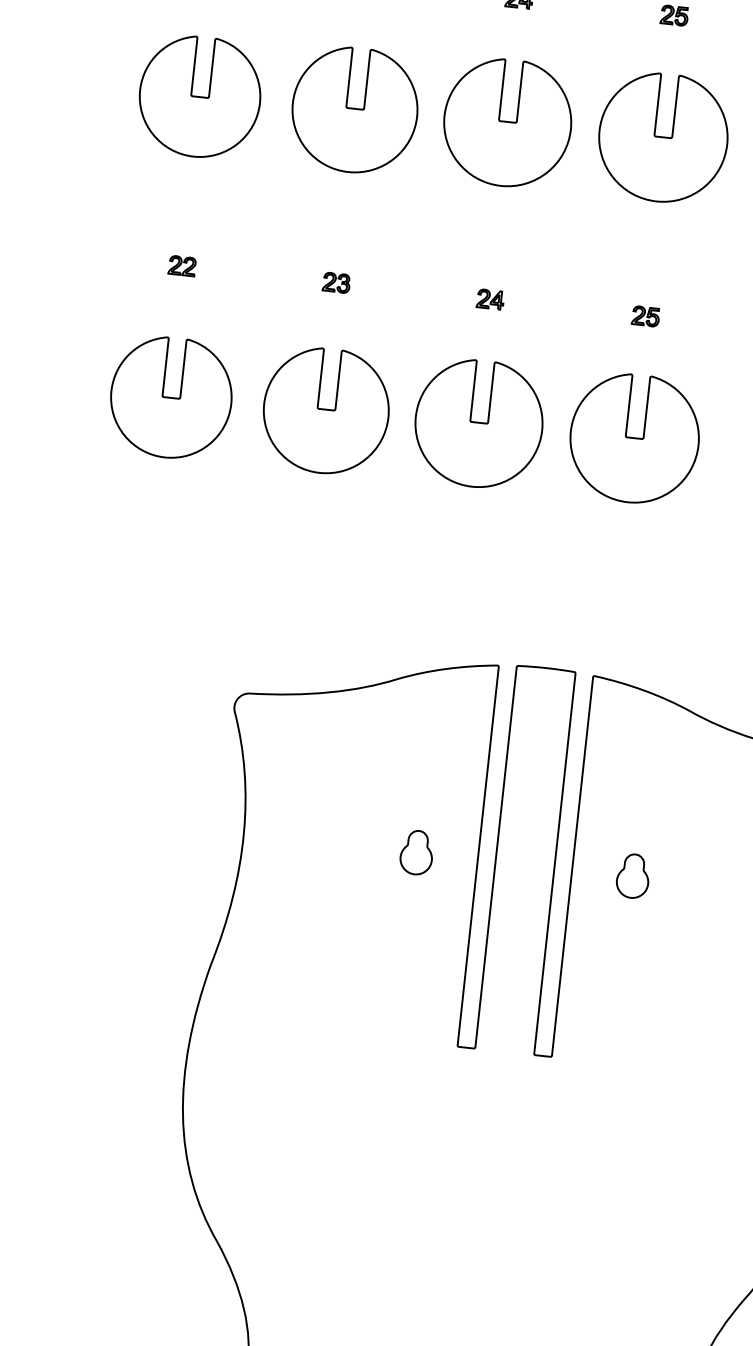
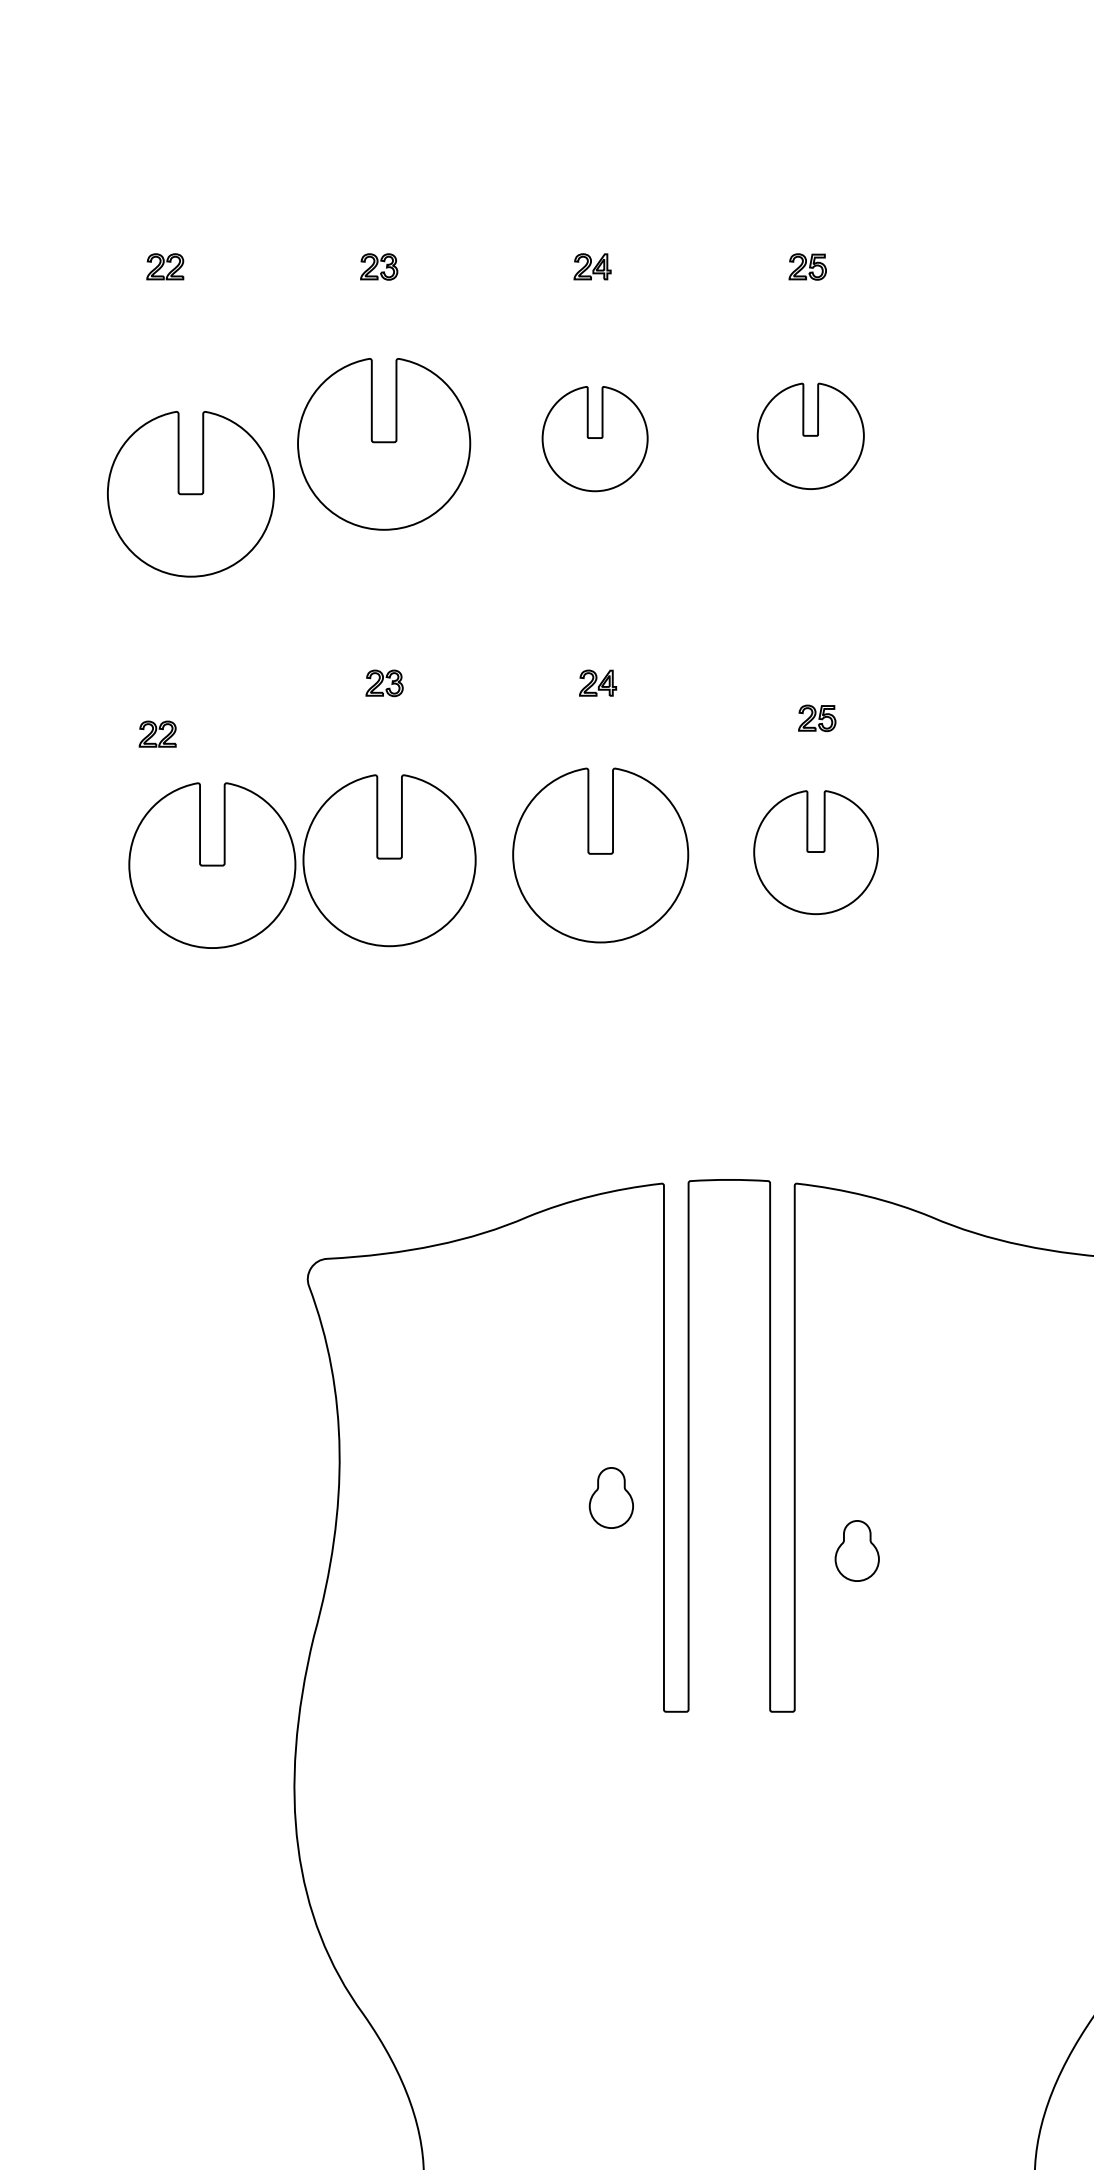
part: (199, 97) -> (190, 494), moved
part: (507, 122) -> (594, 438), size x0.6
part: (663, 138) -> (810, 436), size x0.6
part: (182, 265) -> (157, 733), moved
part: (645, 316) -> (817, 718), moved
part: (171, 397) -> (212, 865), moved
part: (634, 438) -> (815, 852), size x0.7
part: (416, 852) -> (610, 1497), moved
part: (632, 875) -> (856, 1550), moved

